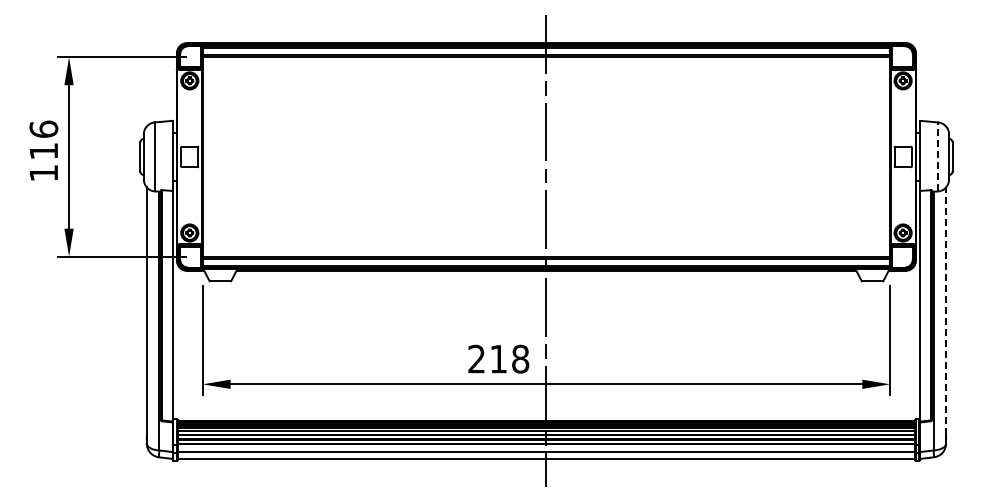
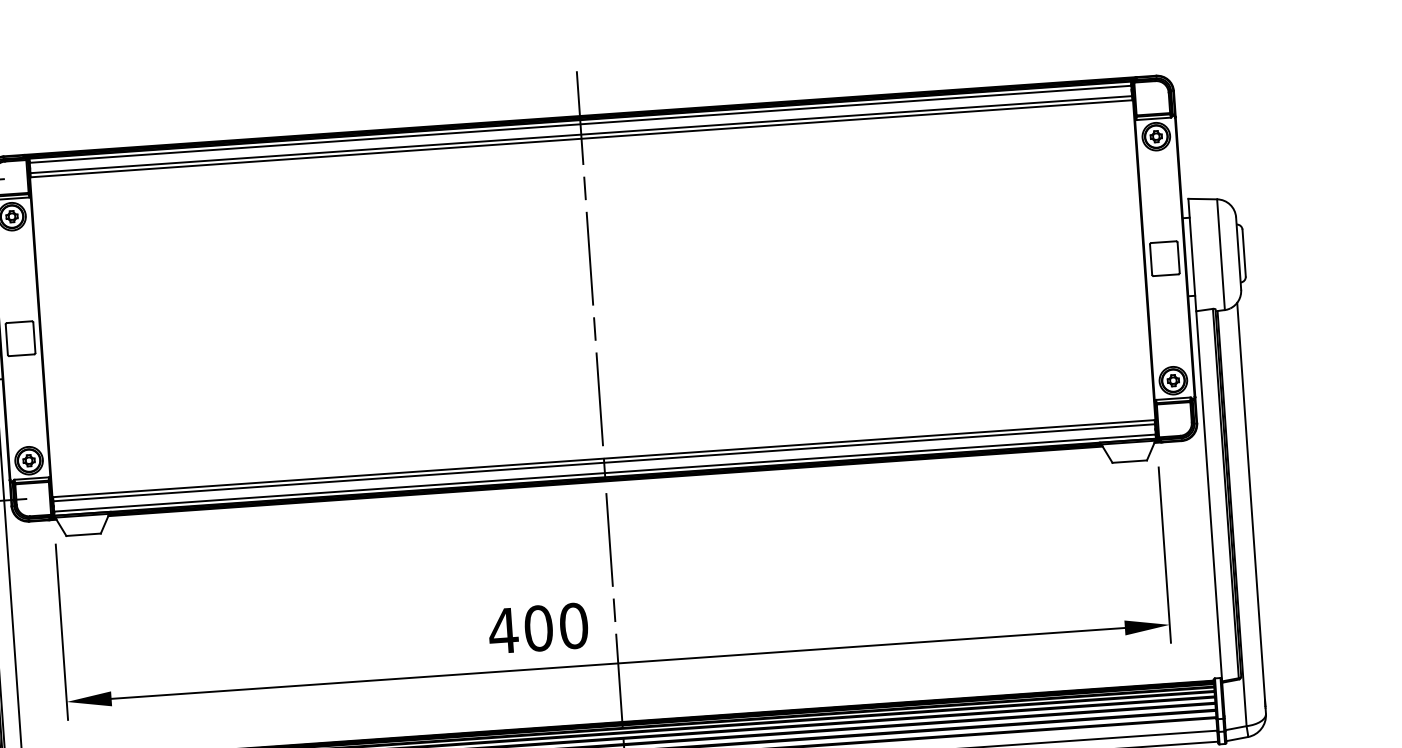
line: (938, 156) -> (1221, 253), dashed -> solid
line: (946, 311) -> (1251, 501), dashed -> solid
text: (498, 358) -> (538, 627), 218 -> 400

